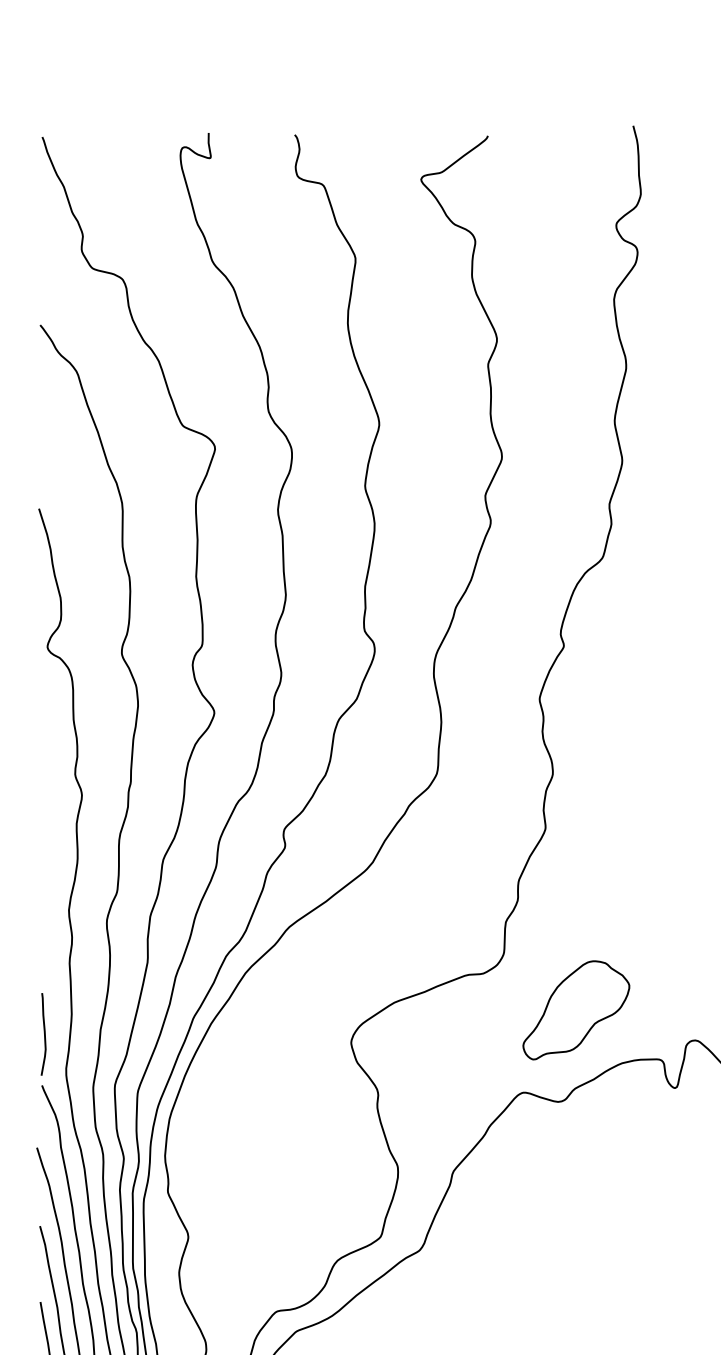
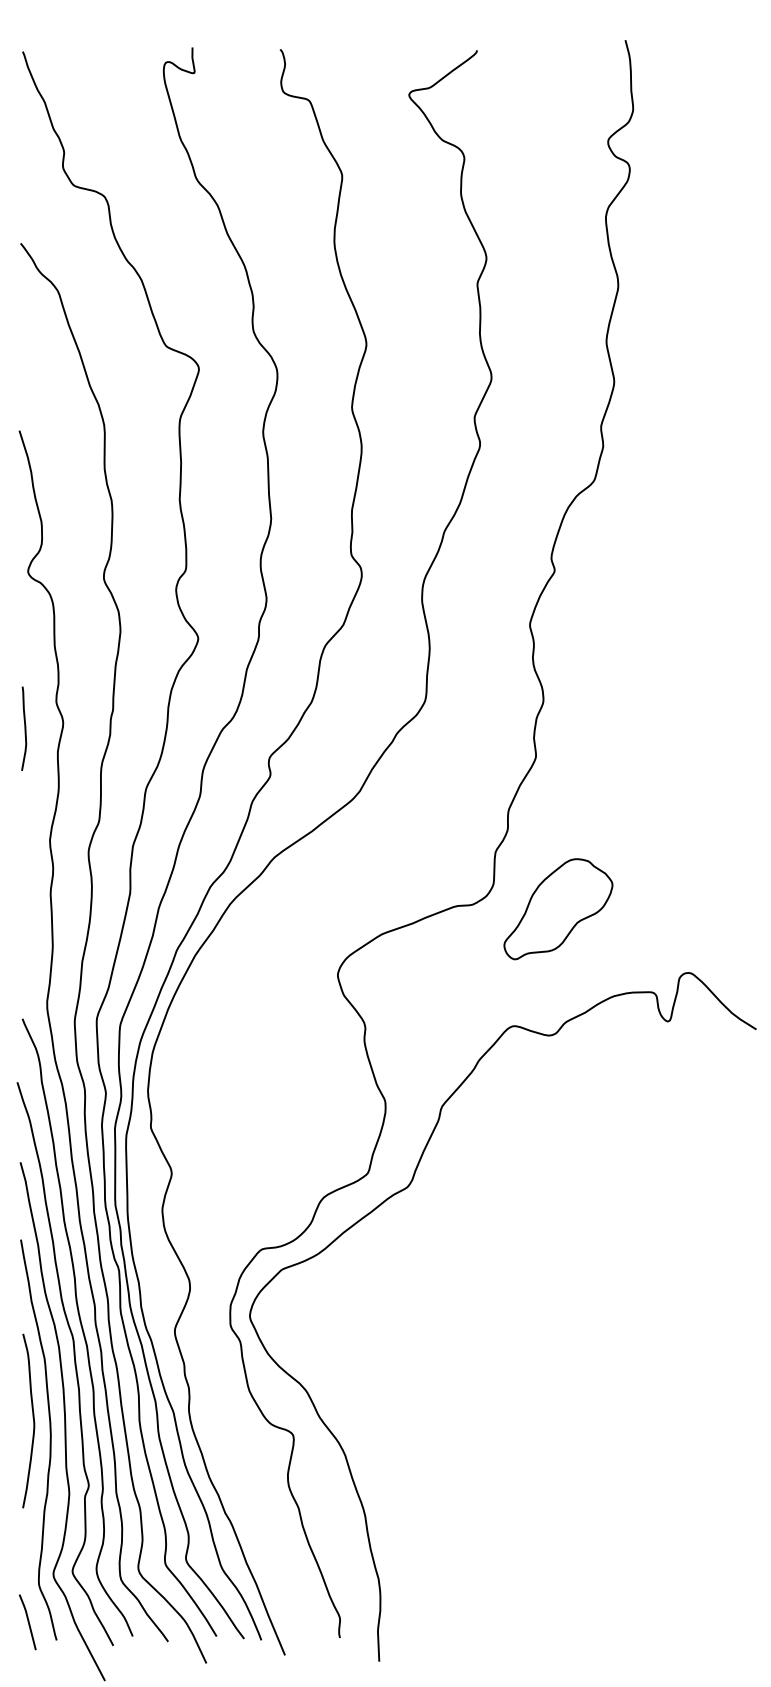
part: (576, 1010) -> (558, 909), moved
curve: (43, 1034) -> (24, 728), moved

